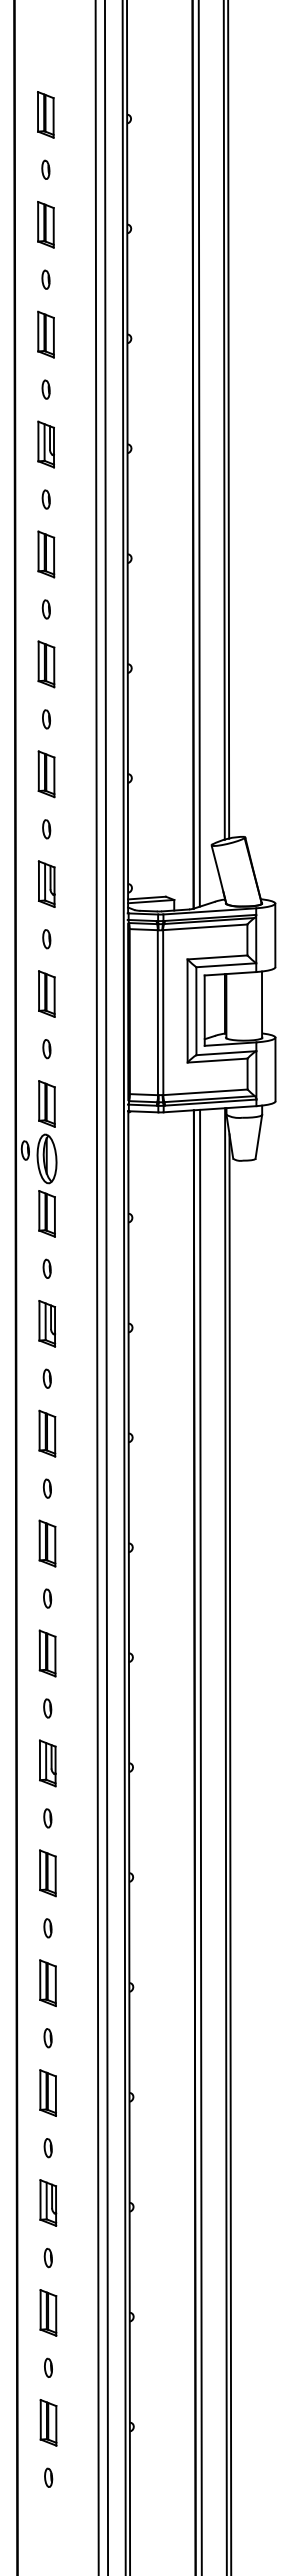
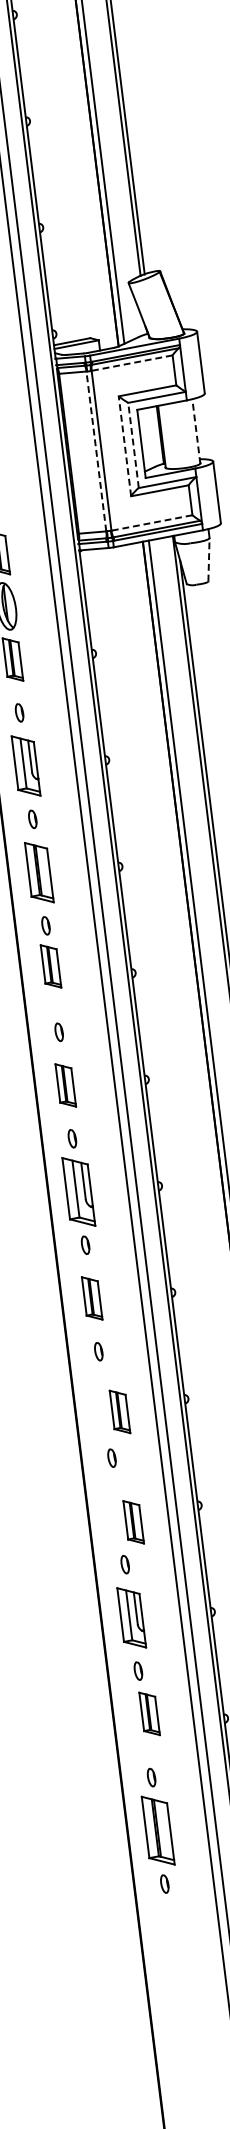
line: (204, 927) -> (131, 363), solid -> dashed
line: (262, 1004) -> (196, 431), solid -> dashed
line: (187, 1011) -> (124, 446), solid -> dashed
line: (196, 1011) -> (133, 445), solid -> dashed
line: (157, 1012) -> (95, 451), solid -> dashed
line: (204, 1092) -> (151, 523), solid -> dashed
line: (258, 1136) -> (208, 559), solid -> dashed
part: (47, 1323) -> (26, 765), size x1.4
part: (47, 1433) -> (39, 872), size x1.4
part: (47, 1543) -> (51, 966), moved
part: (47, 1763) -> (78, 1192), size x1.6
part: (47, 1983) -> (119, 1412), moved
part: (47, 2092) -> (132, 1521), moved
part: (48, 2202) -> (131, 1617), size x1.4
part: (48, 2312) -> (149, 1713), moved
part: (48, 2422) -> (158, 1830), size x1.6

